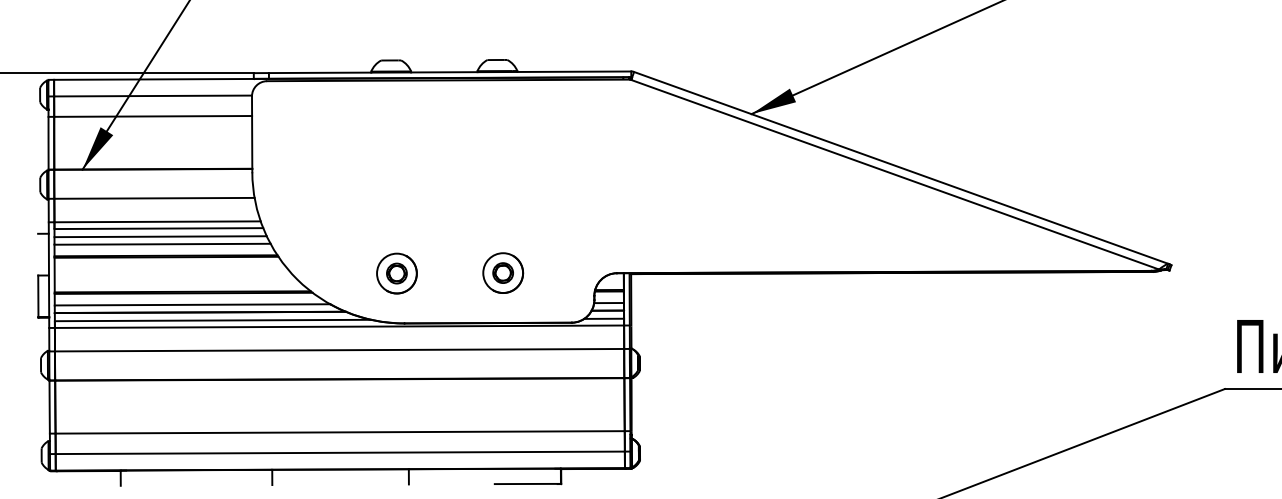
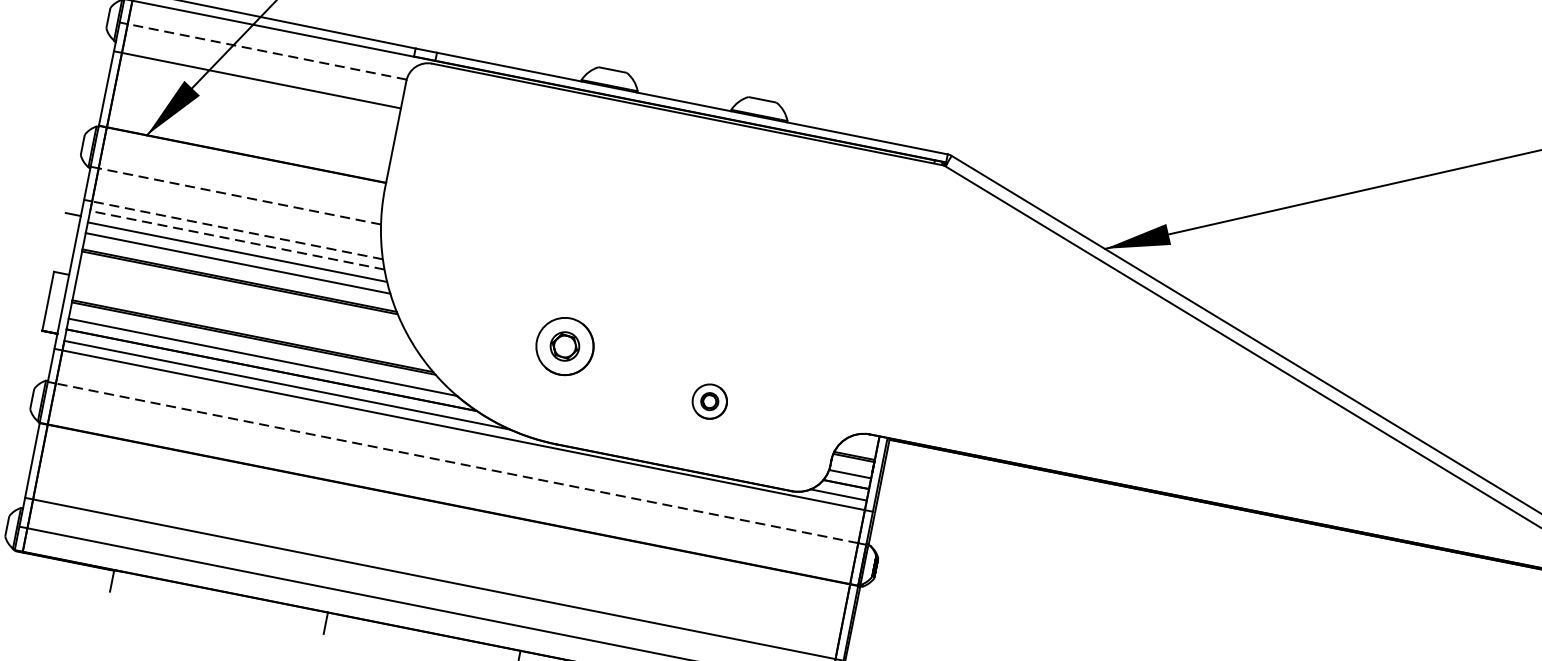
line: (153, 96) -> (267, 52), solid -> dashed
line: (153, 198) -> (238, 196), solid -> dashed
line: (157, 221) -> (237, 229), solid -> dashed
line: (158, 228) -> (236, 240), solid -> dashed
part: (503, 272) -> (710, 400), size x0.6
part: (396, 273) -> (564, 346), moved
line: (339, 350) -> (456, 463), solid -> dashed

